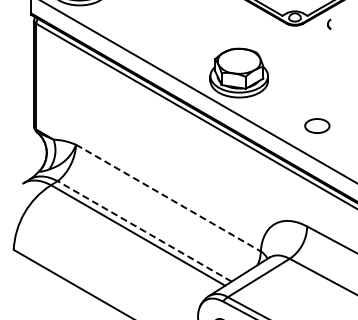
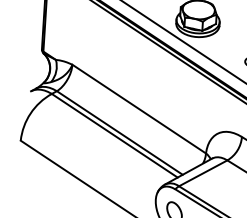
line: (168, 198) -> (139, 109), dashed -> solid
line: (144, 231) -> (119, 133), dashed -> solid

